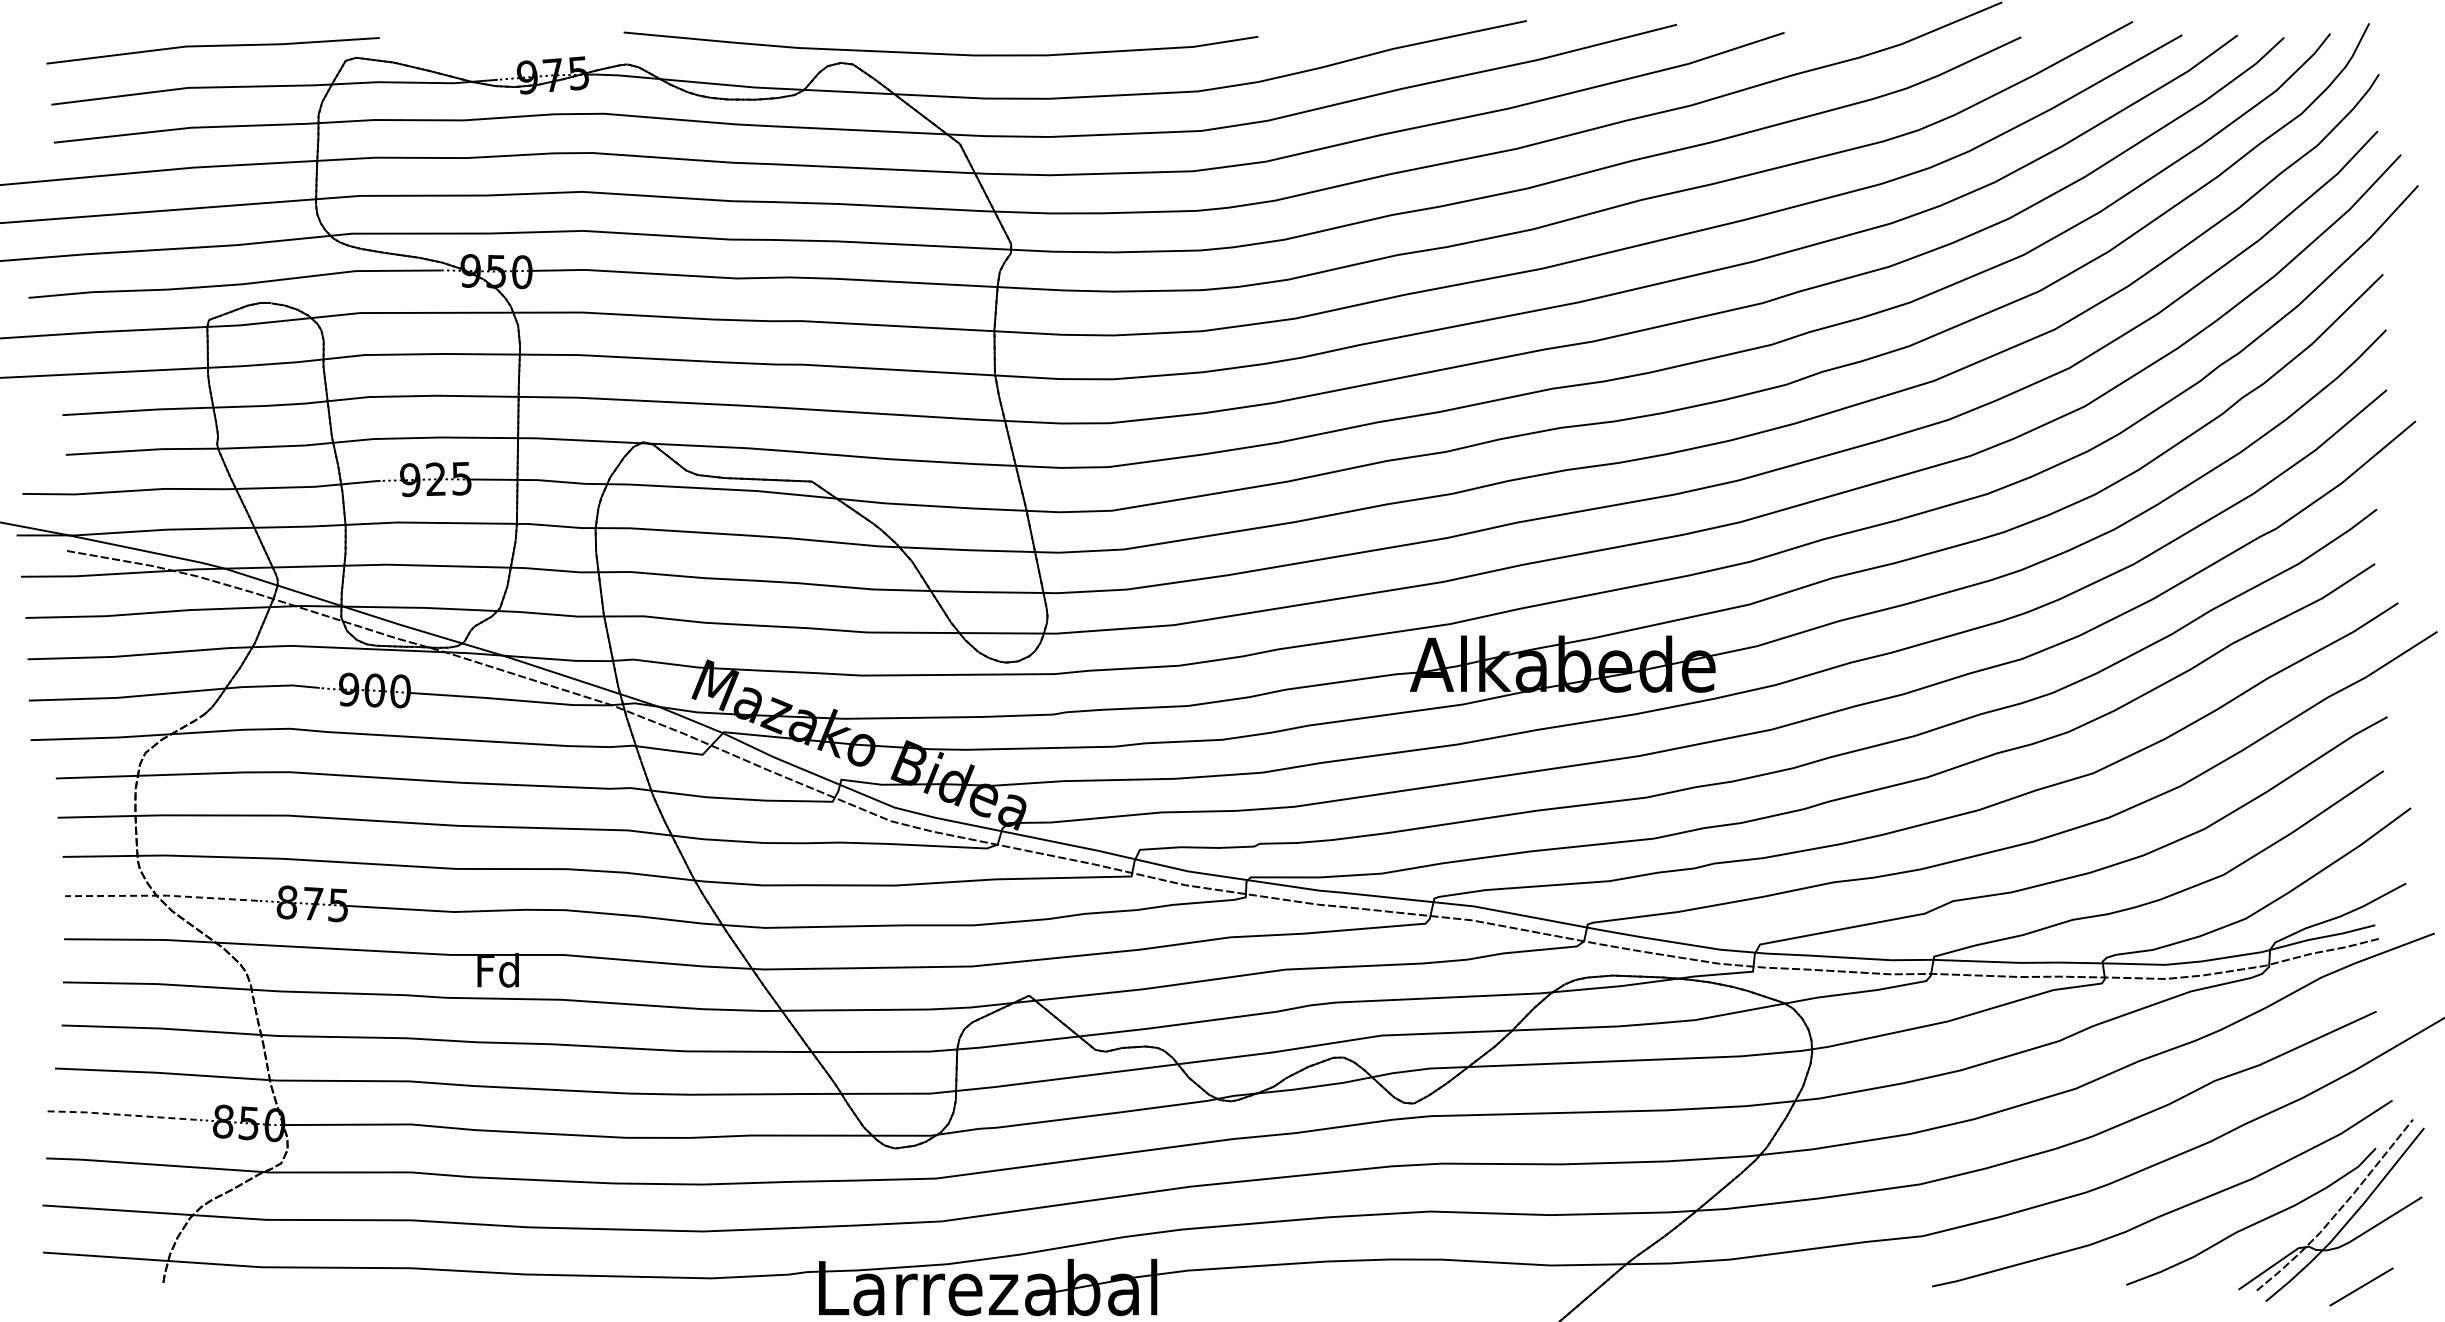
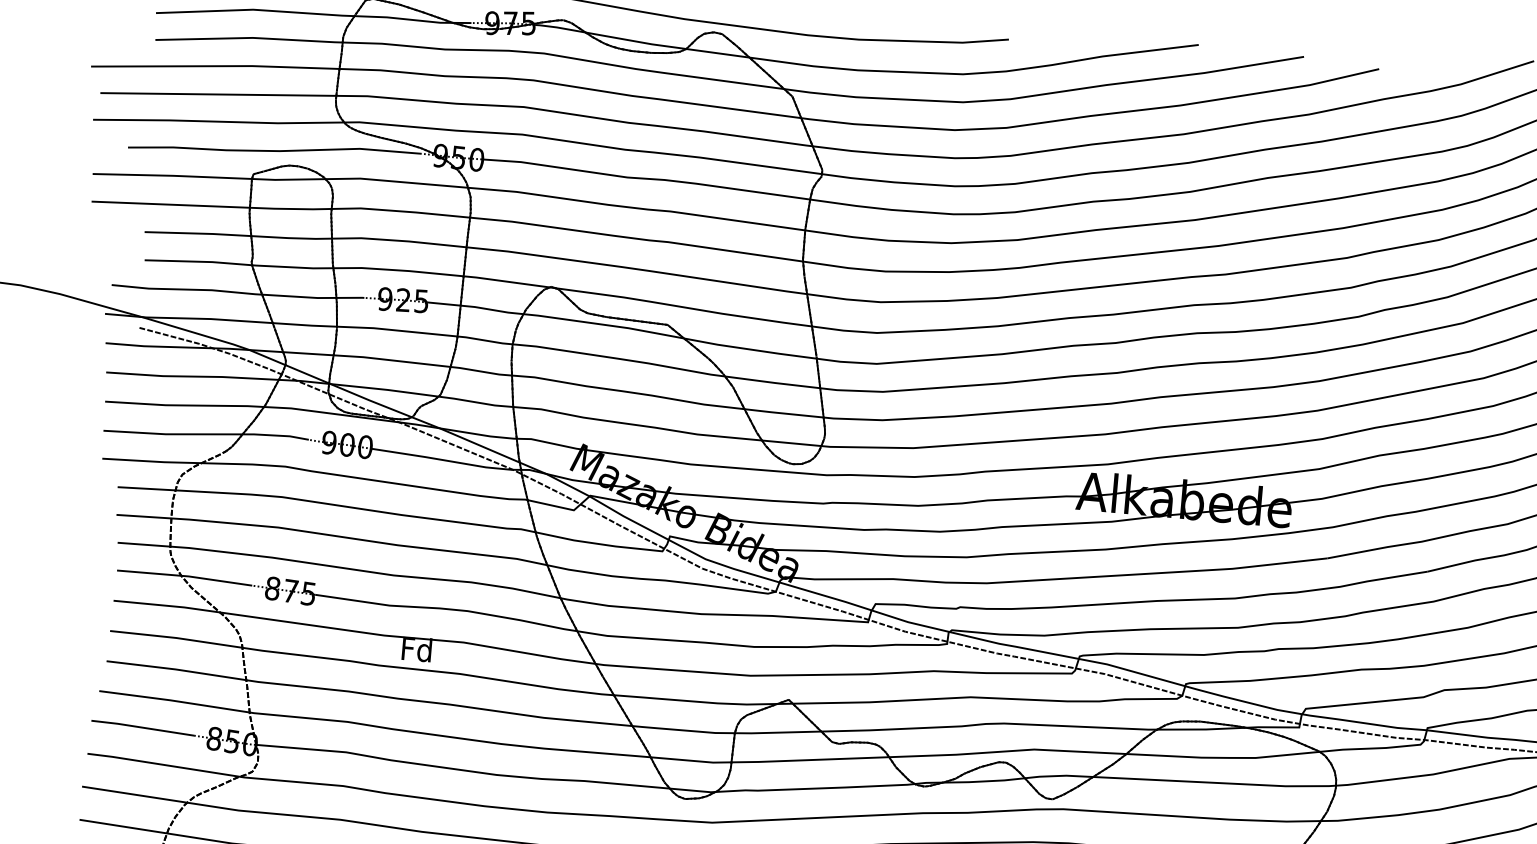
line: (161, 895) -> (184, 575), dashed -> solid
line: (120, 1114) -> (142, 727), dashed -> solid

